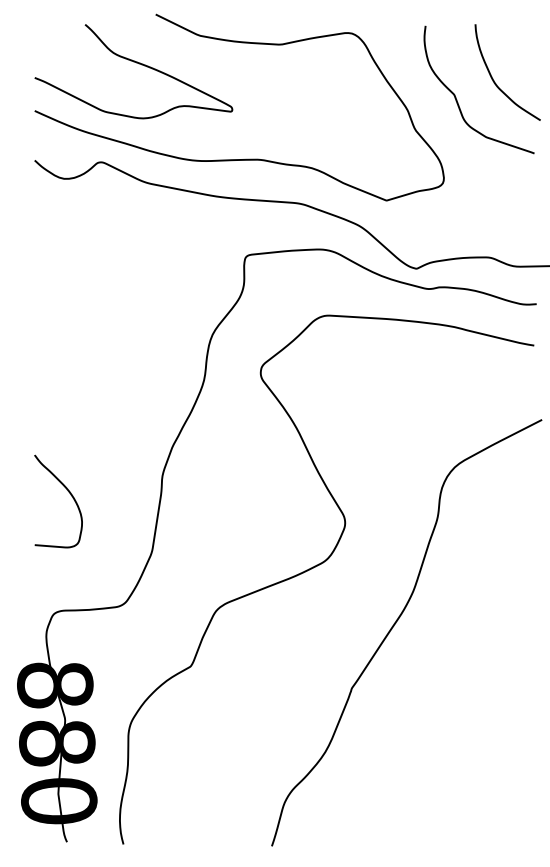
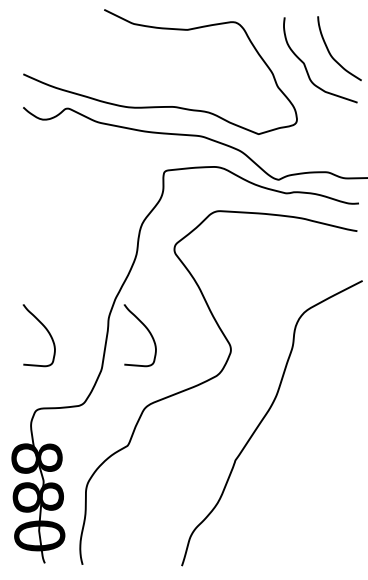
curve: (138, 64) -> (92, 43), removed
curve: (217, 491) -> (145, 328), added

